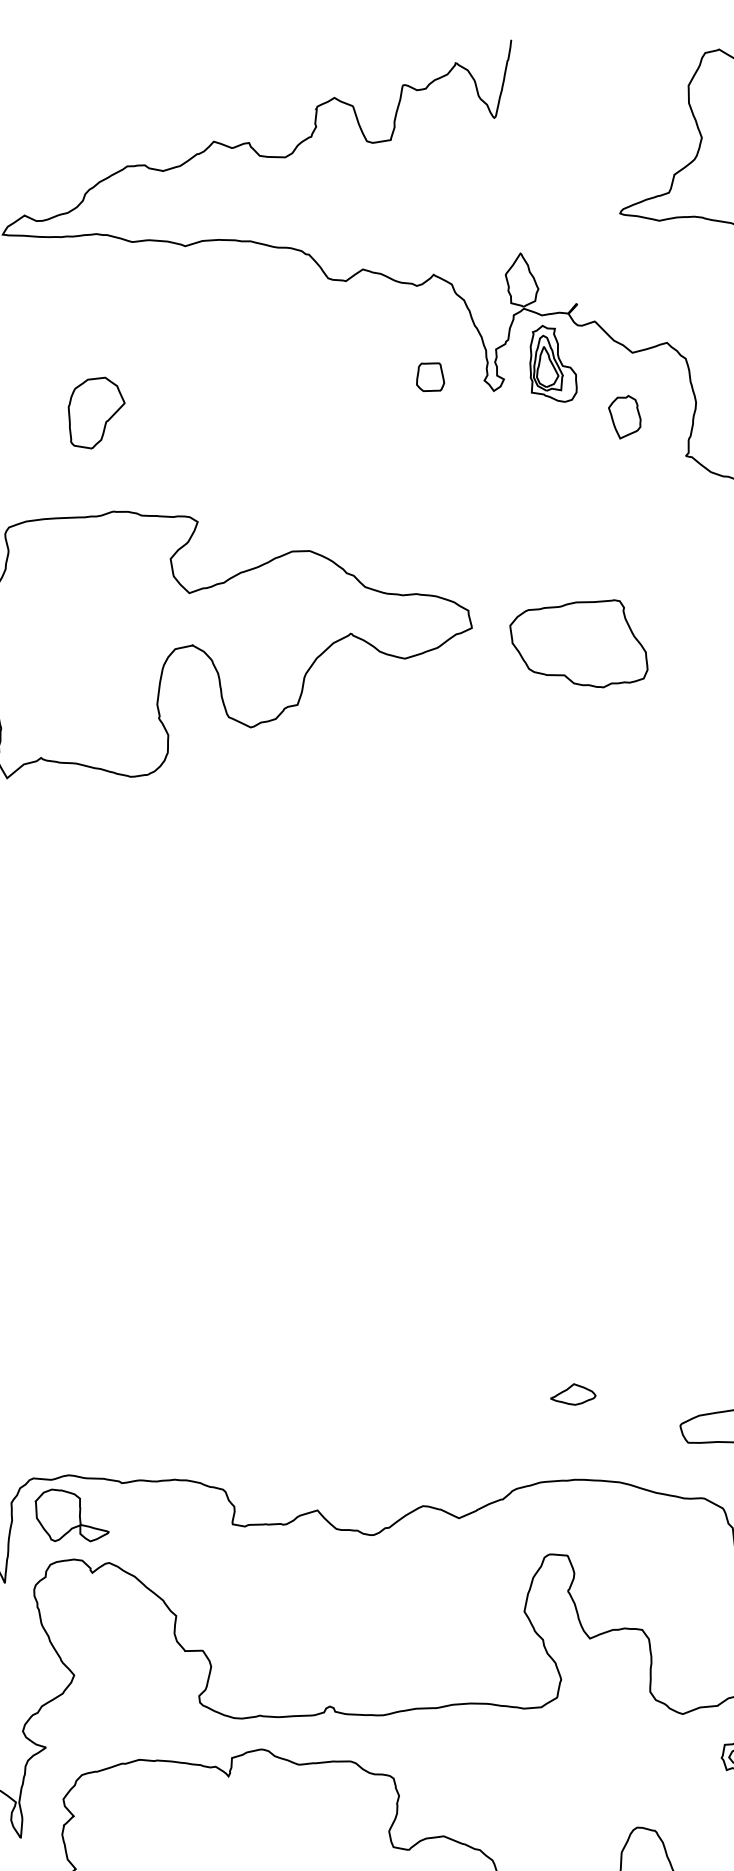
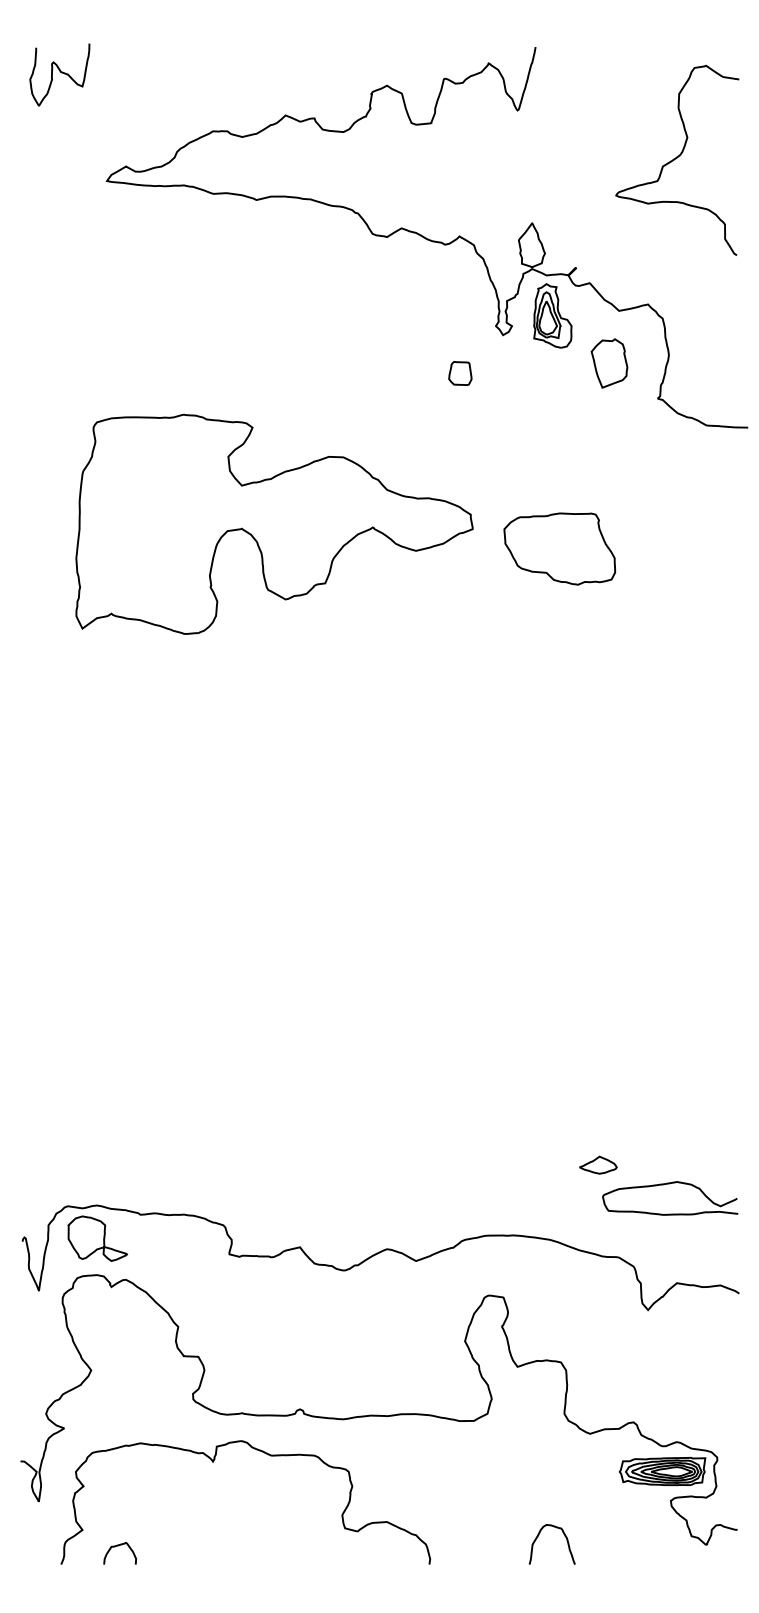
part: (430, 377) -> (460, 373), moved
part: (97, 412) -> (175, 332), removed
part: (624, 417) -> (609, 363), size x1.4
part: (573, 1393) -> (598, 1164), moved

